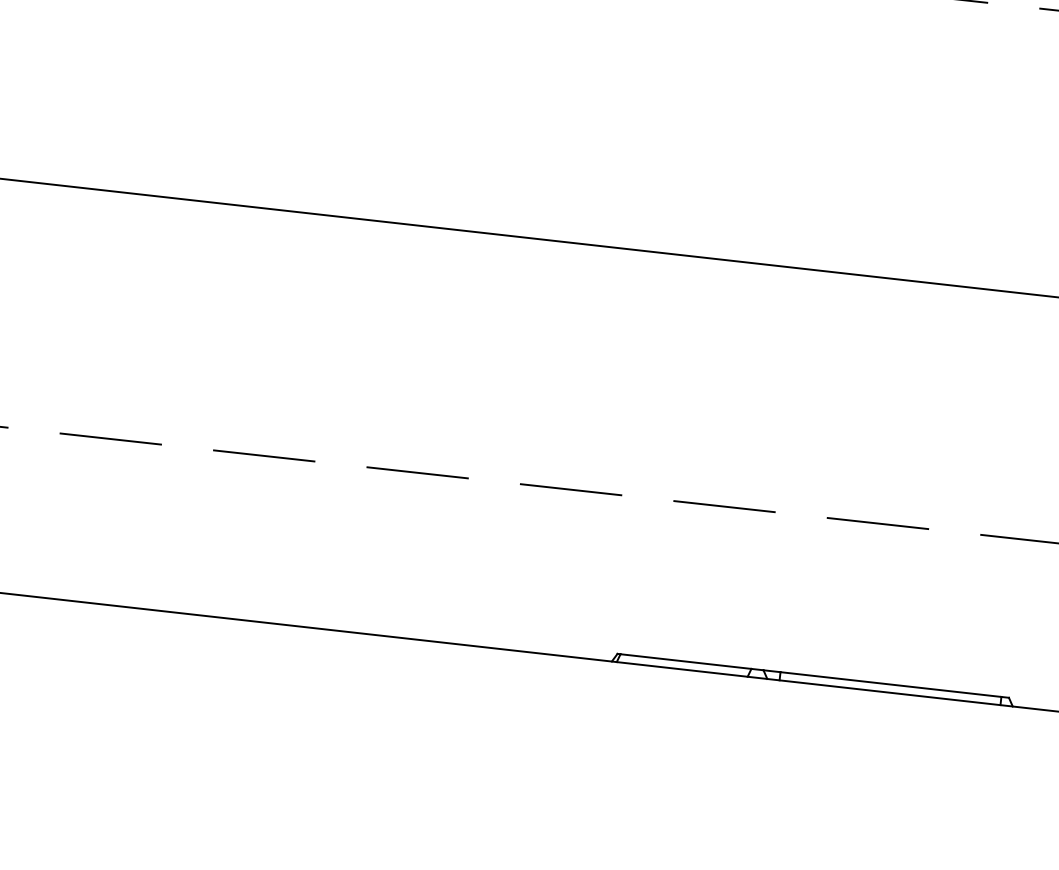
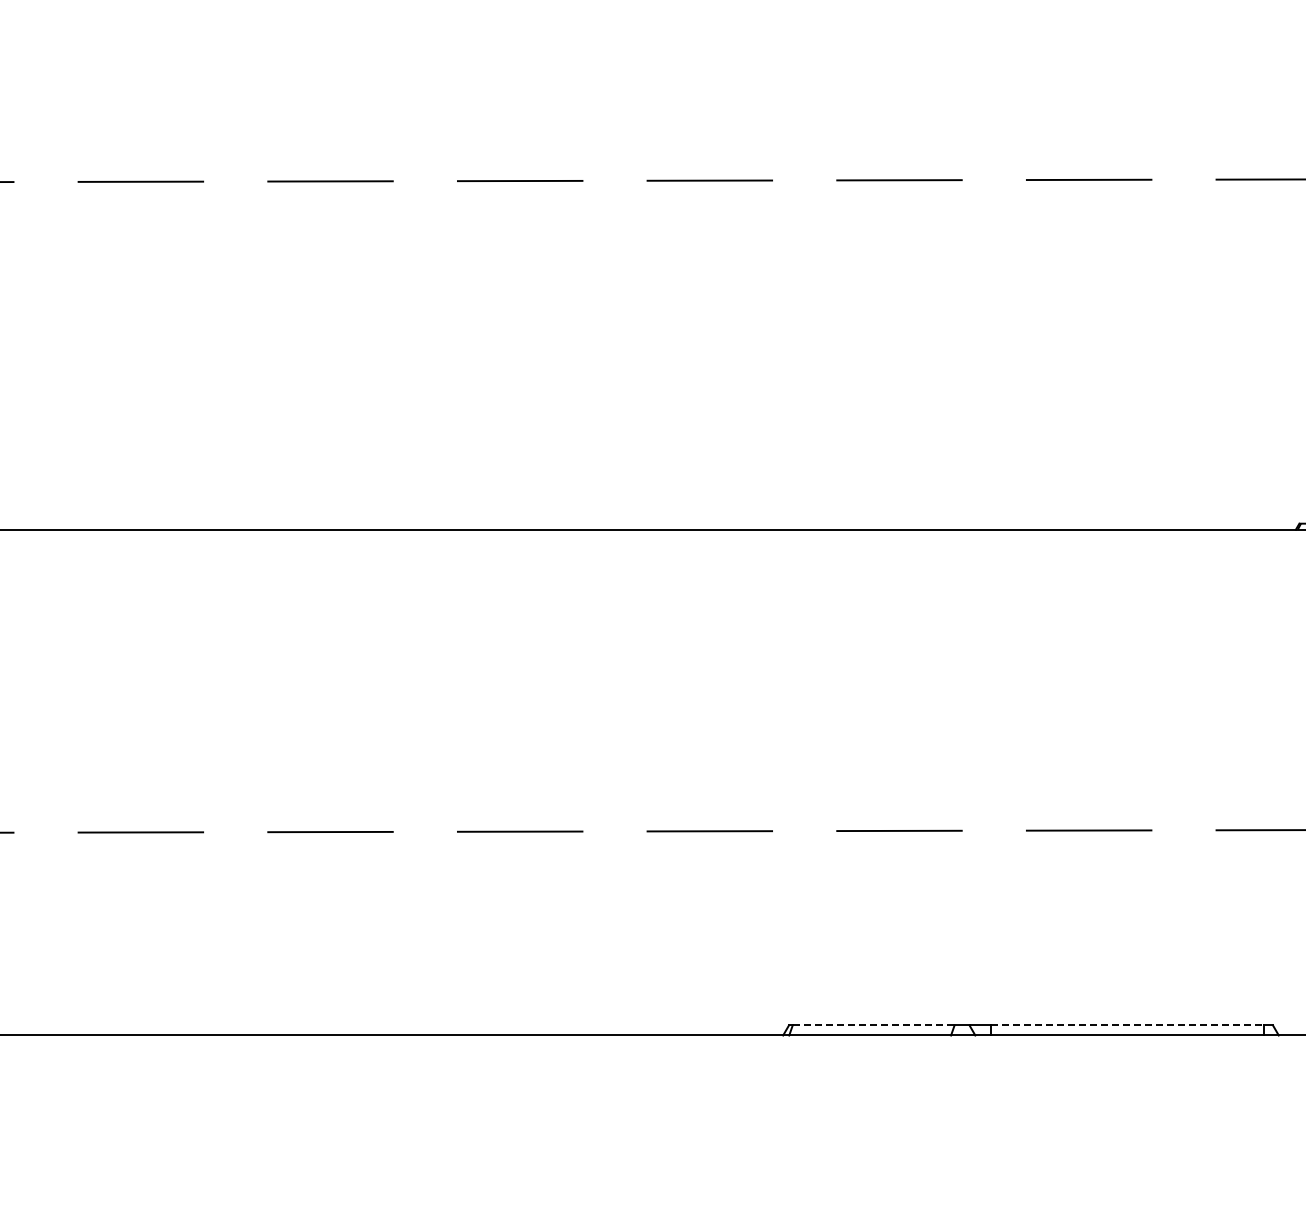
line: (685, 661) -> (873, 1025), solid -> dashed
line: (891, 684) -> (1127, 1025), solid -> dashed

